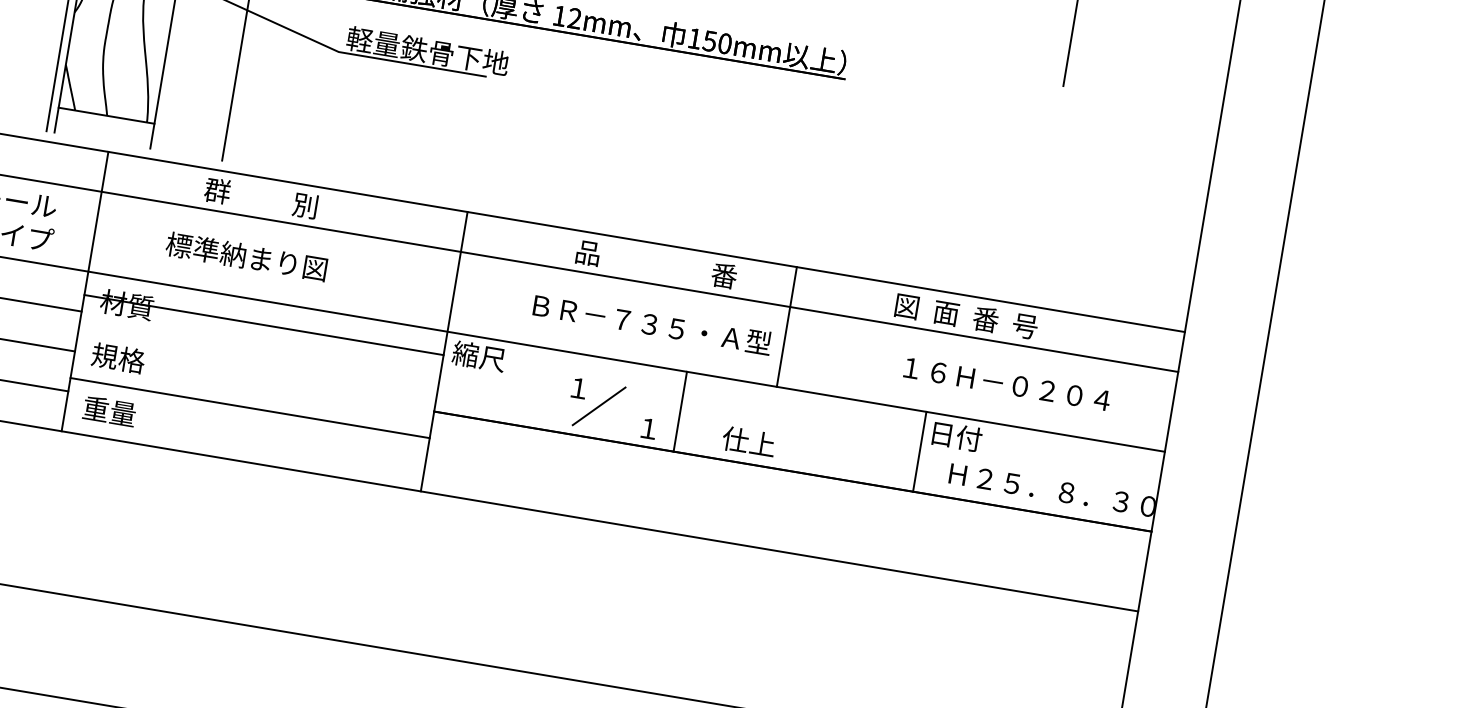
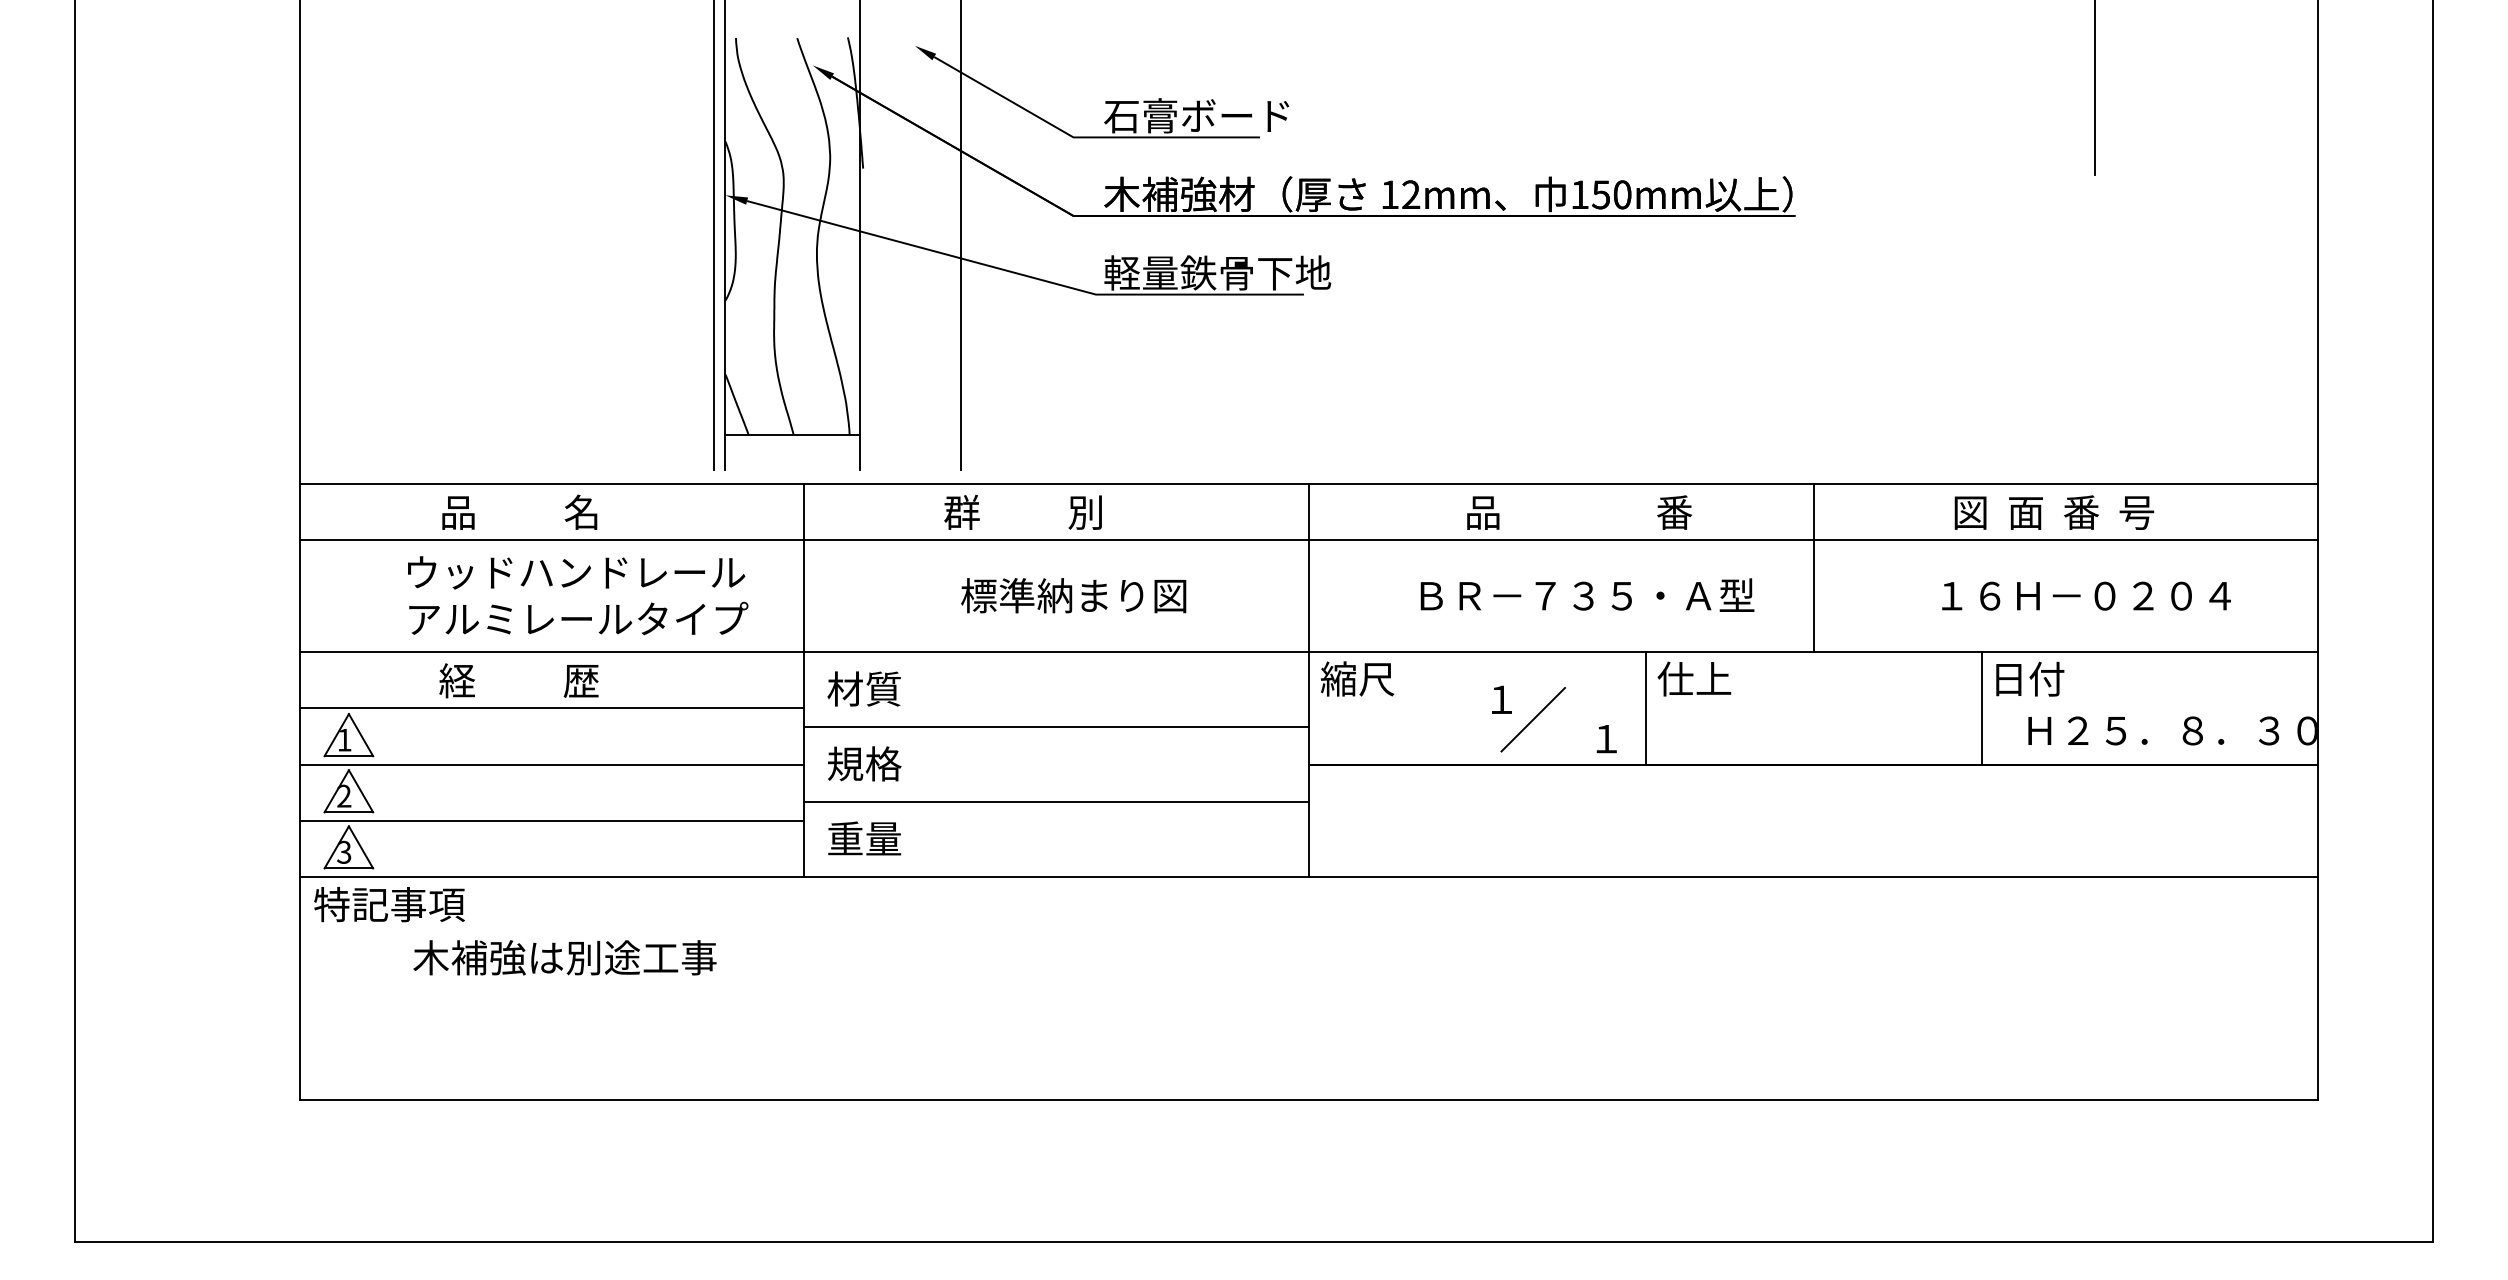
text: (246, 256) -> (1073, 595), moved
text: (966, 316) -> (2054, 512), moved
line: (263, 325) -> (1055, 727), moved
line: (786, 326) -> (1813, 567), moved
text: (749, 441) -> (1694, 678), moved

